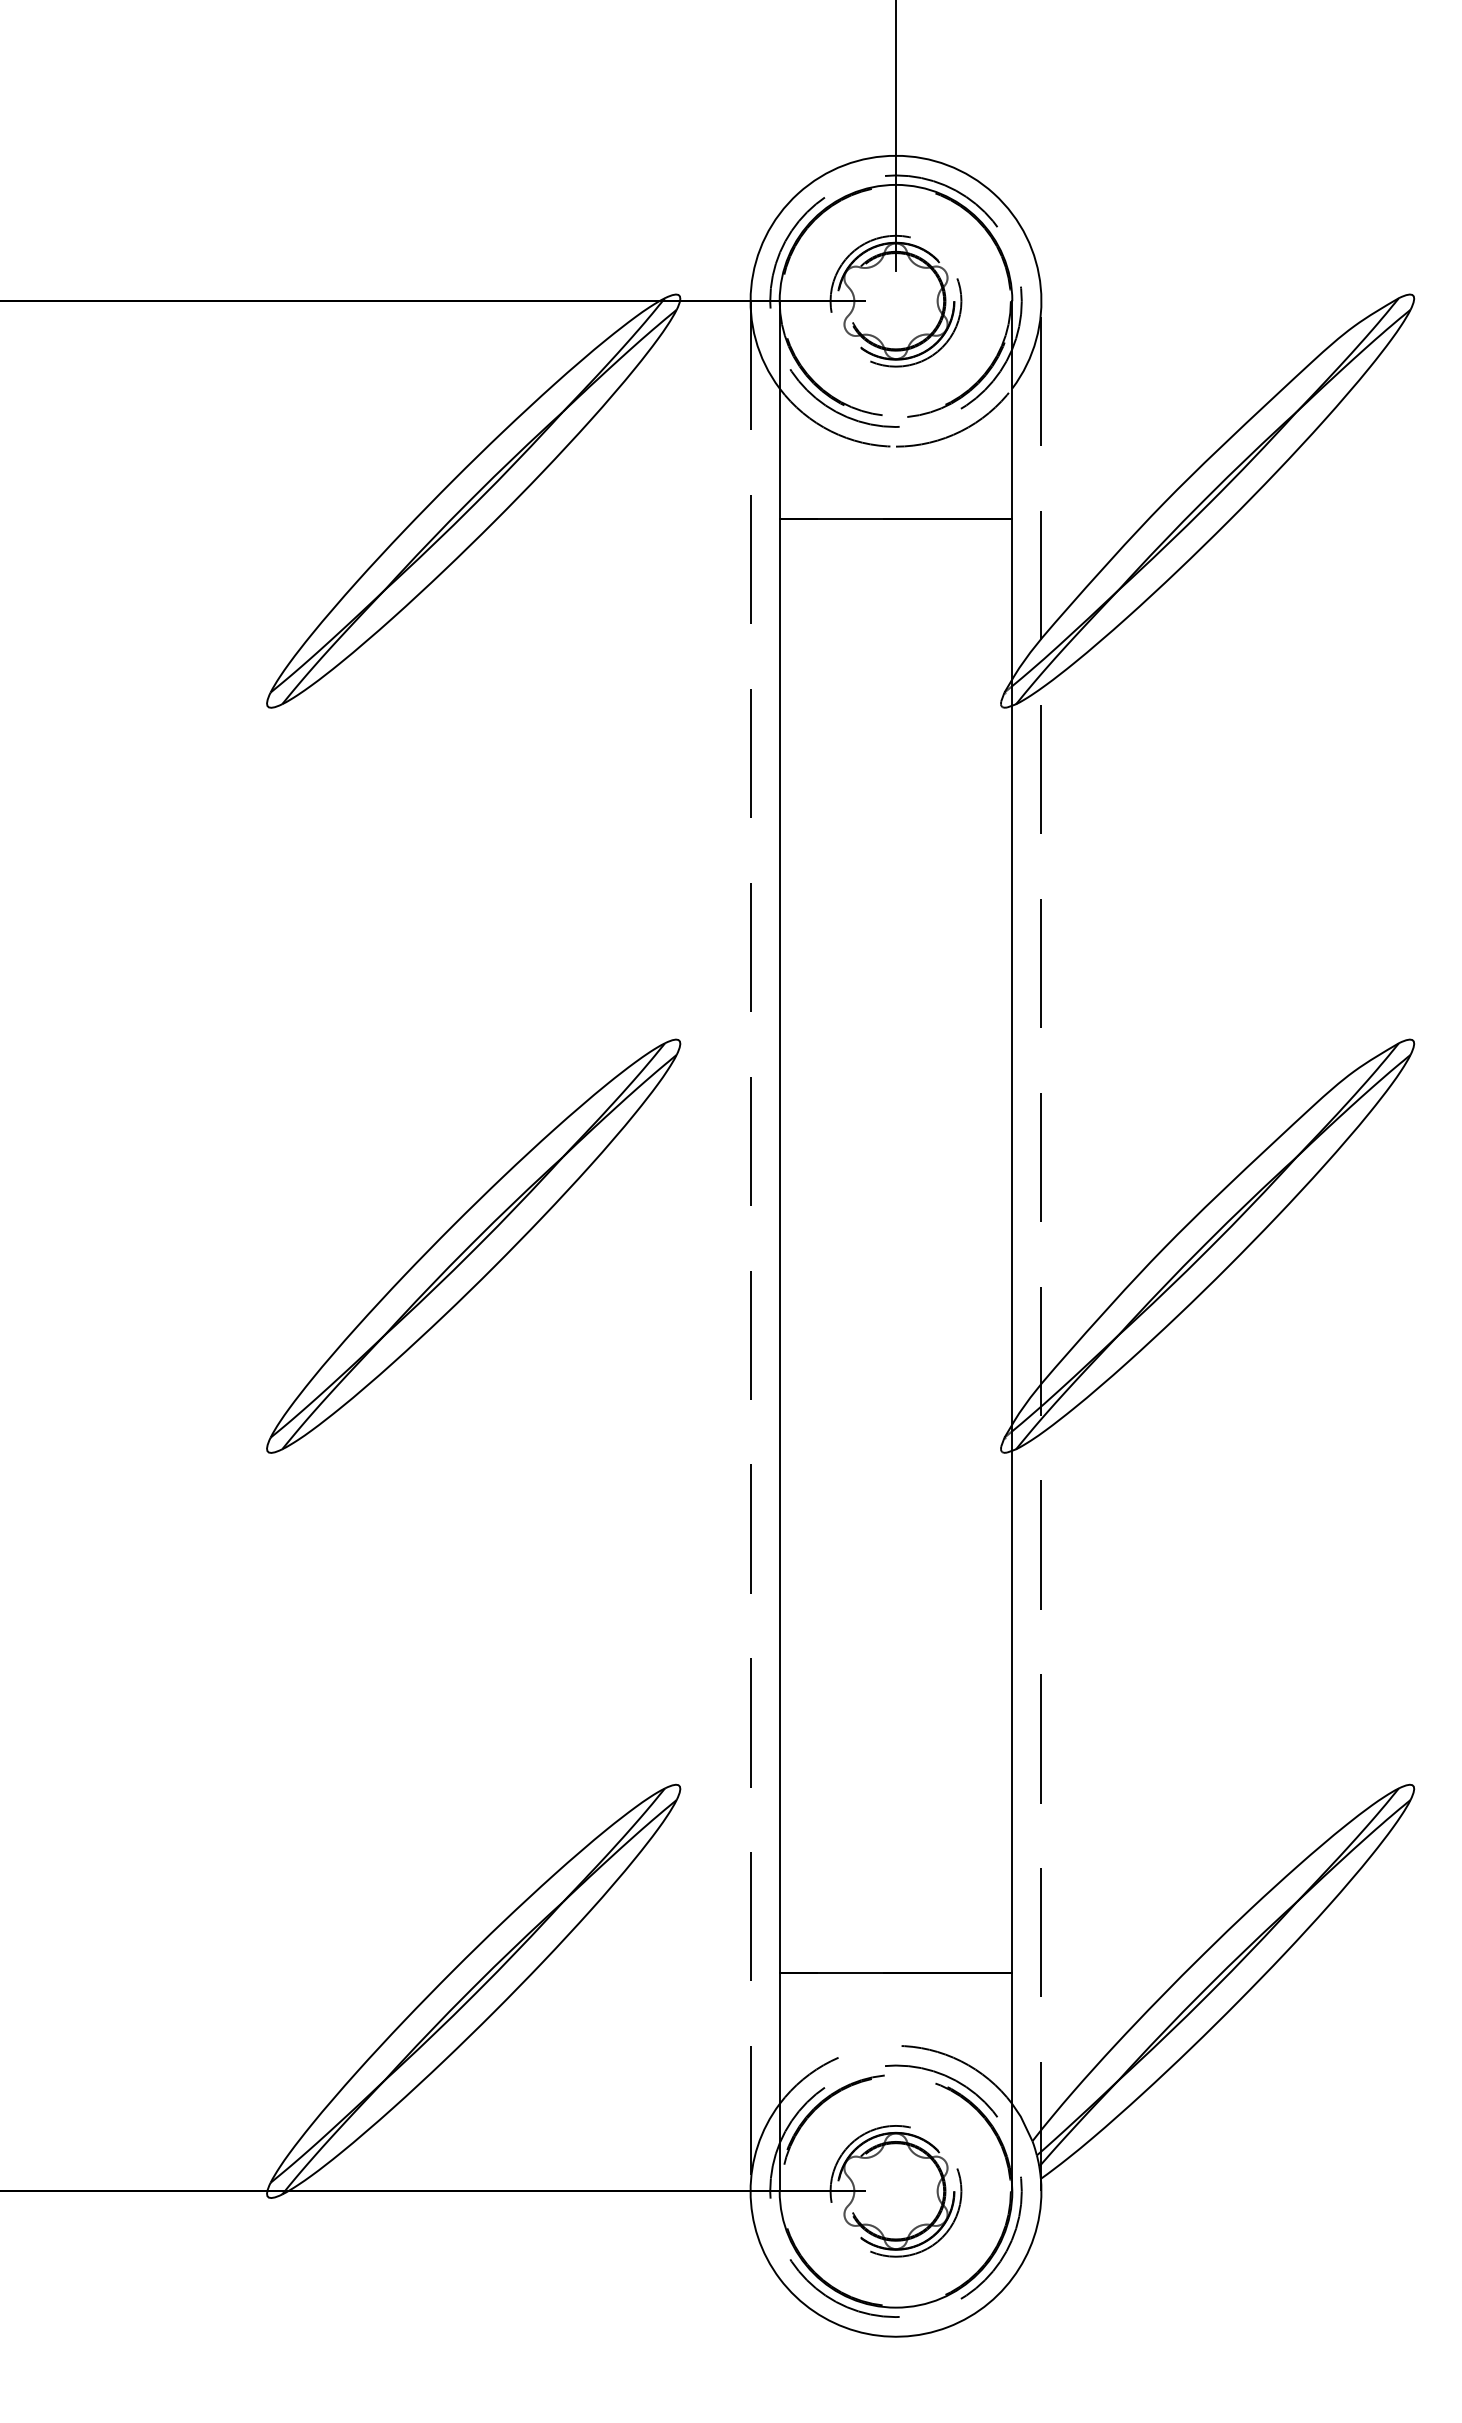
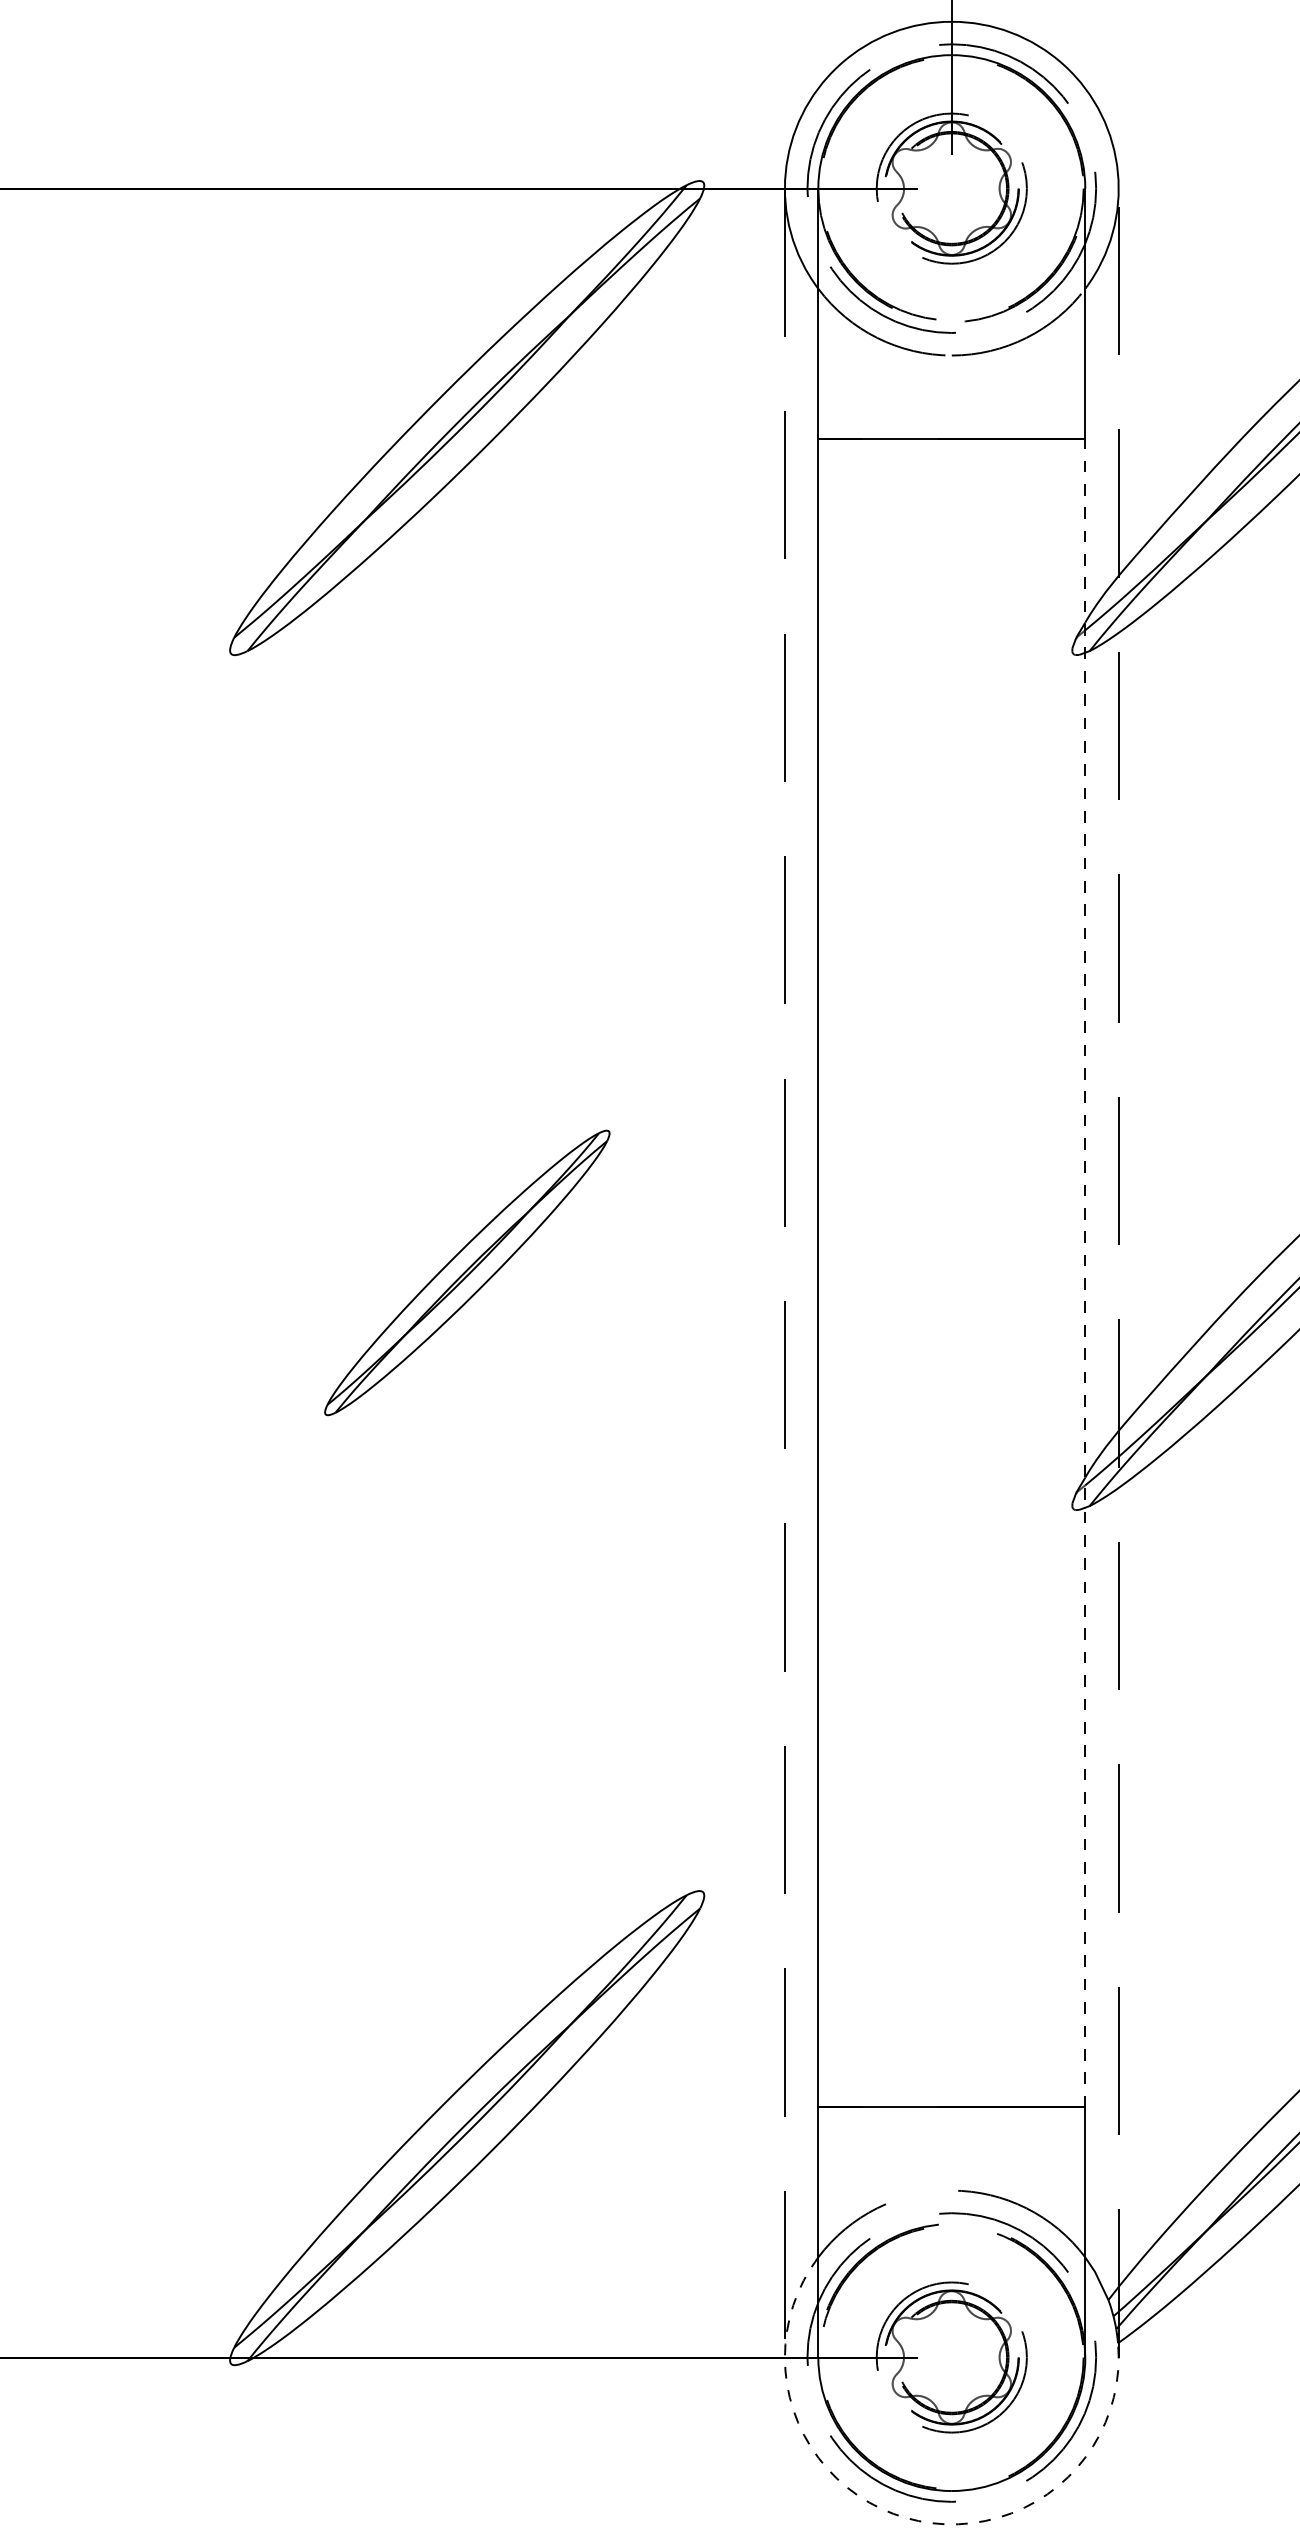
part: (473, 1245) -> (466, 1272), size x0.6
line: (1012, 1246) -> (1085, 1273), solid -> dashed
arc: (855, 2331) -> (905, 2518), solid -> dashed

